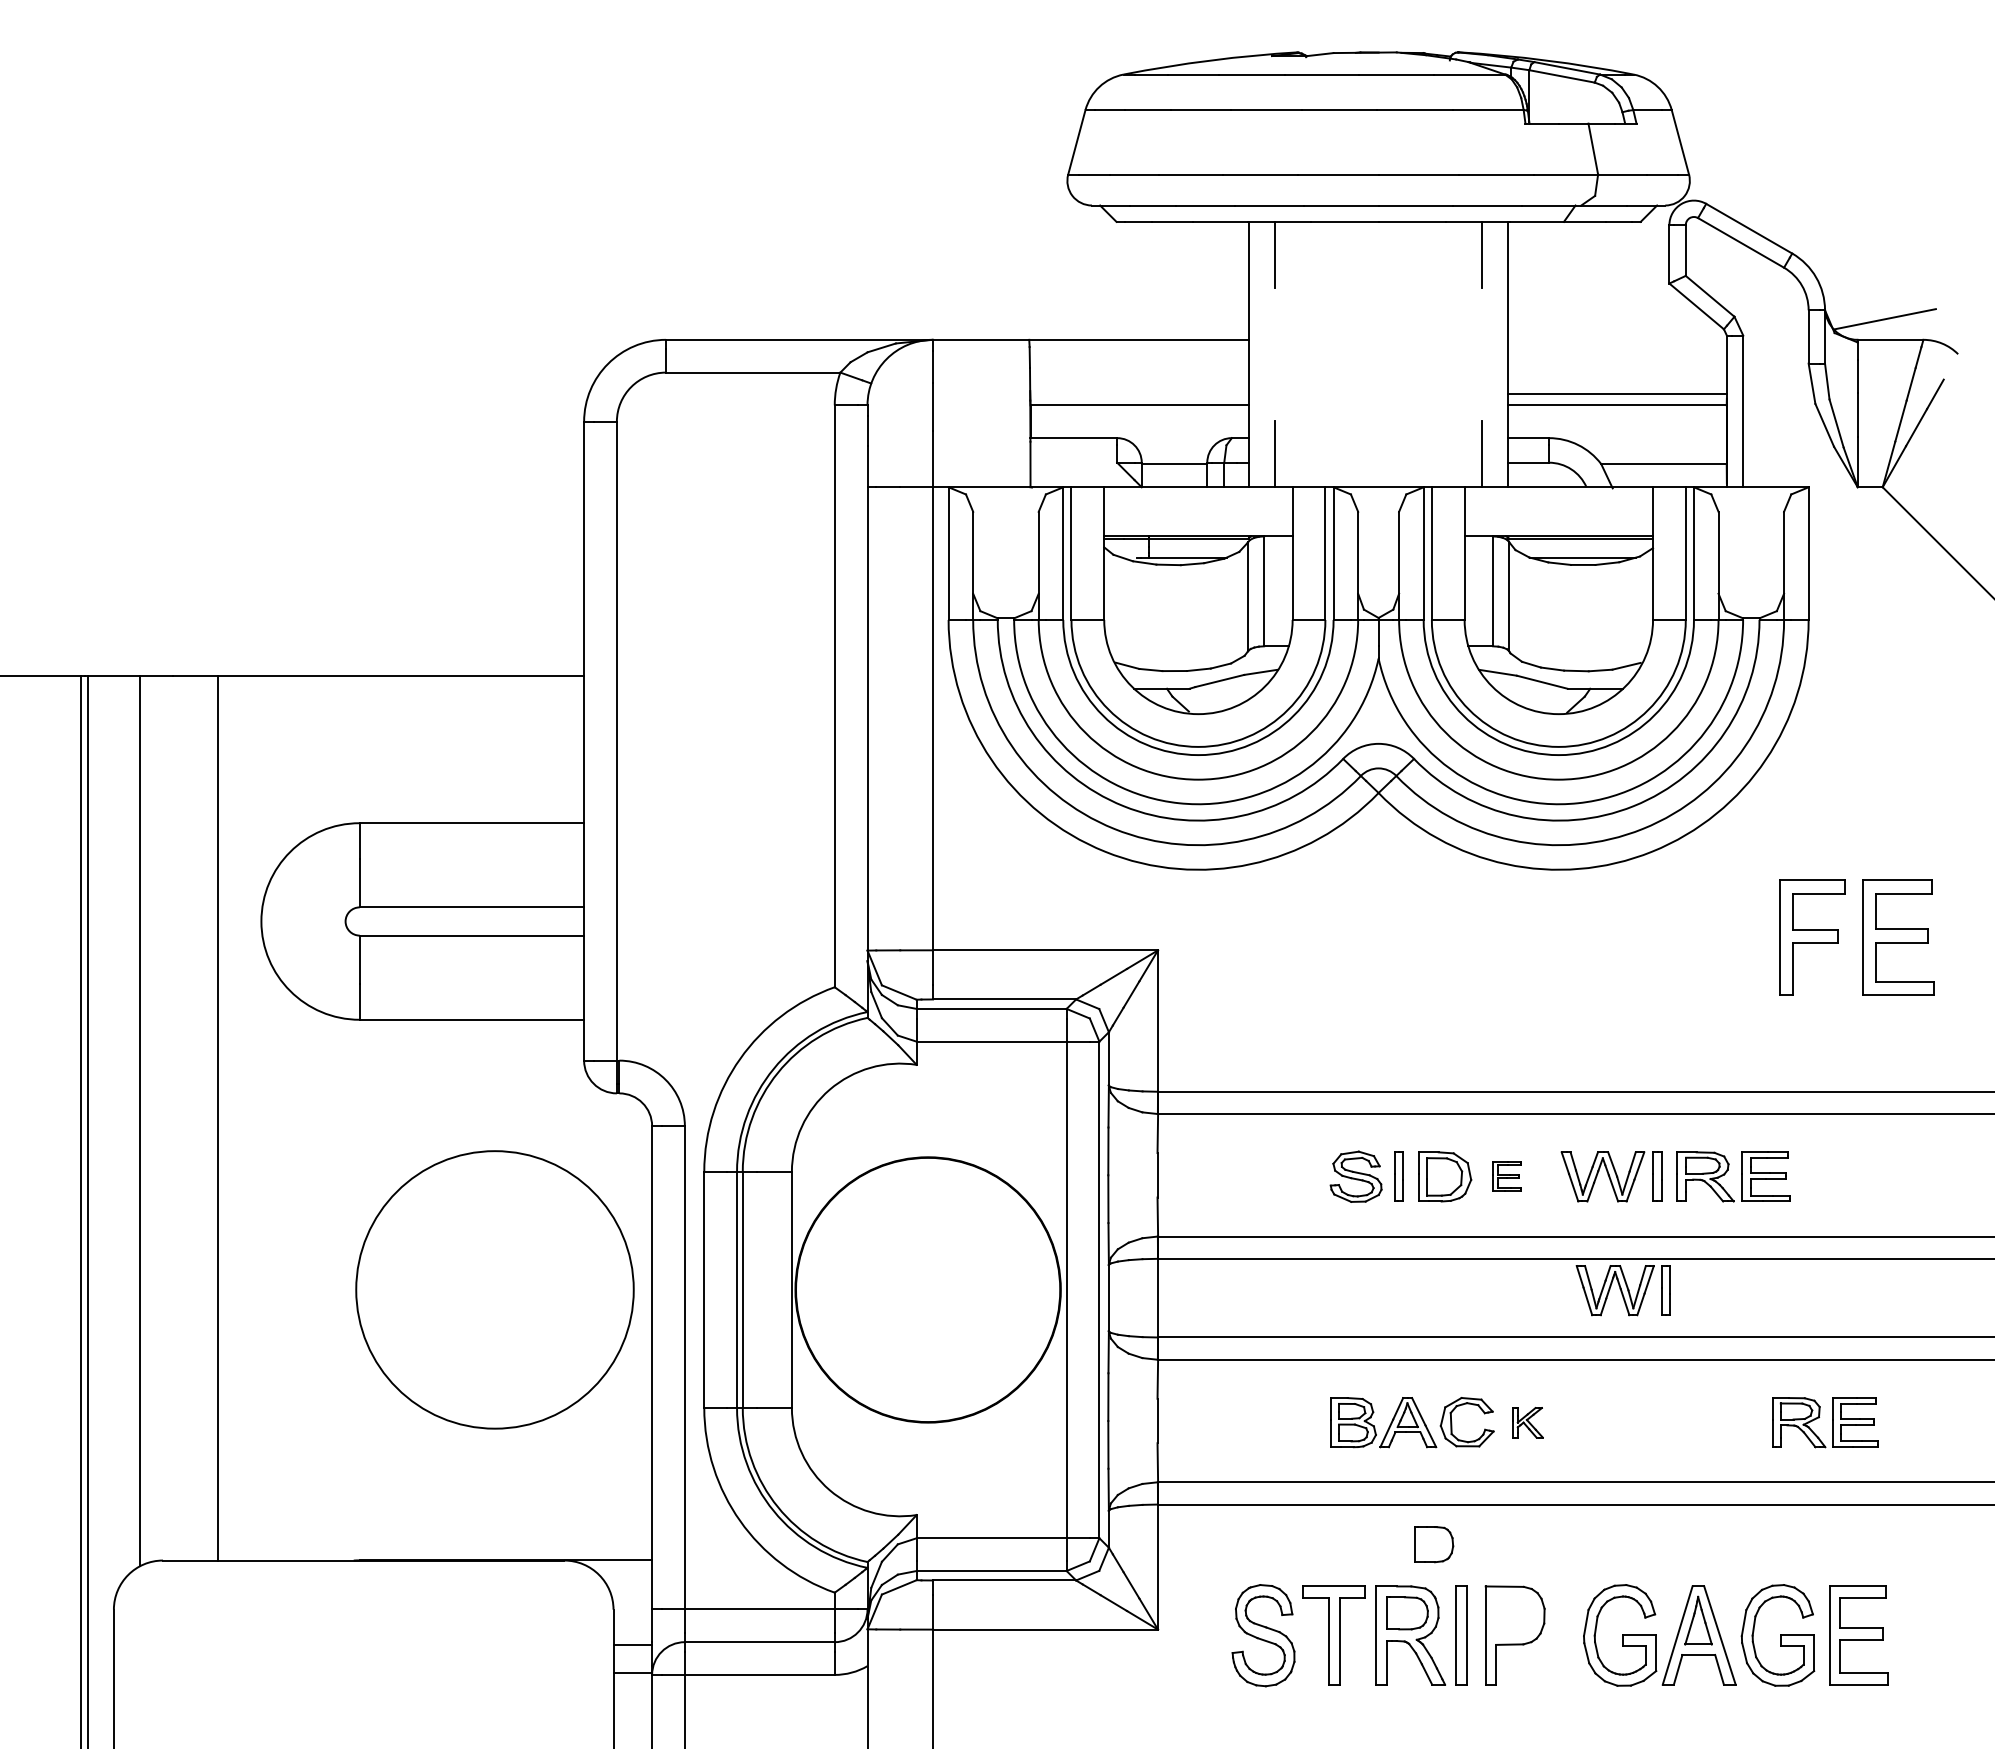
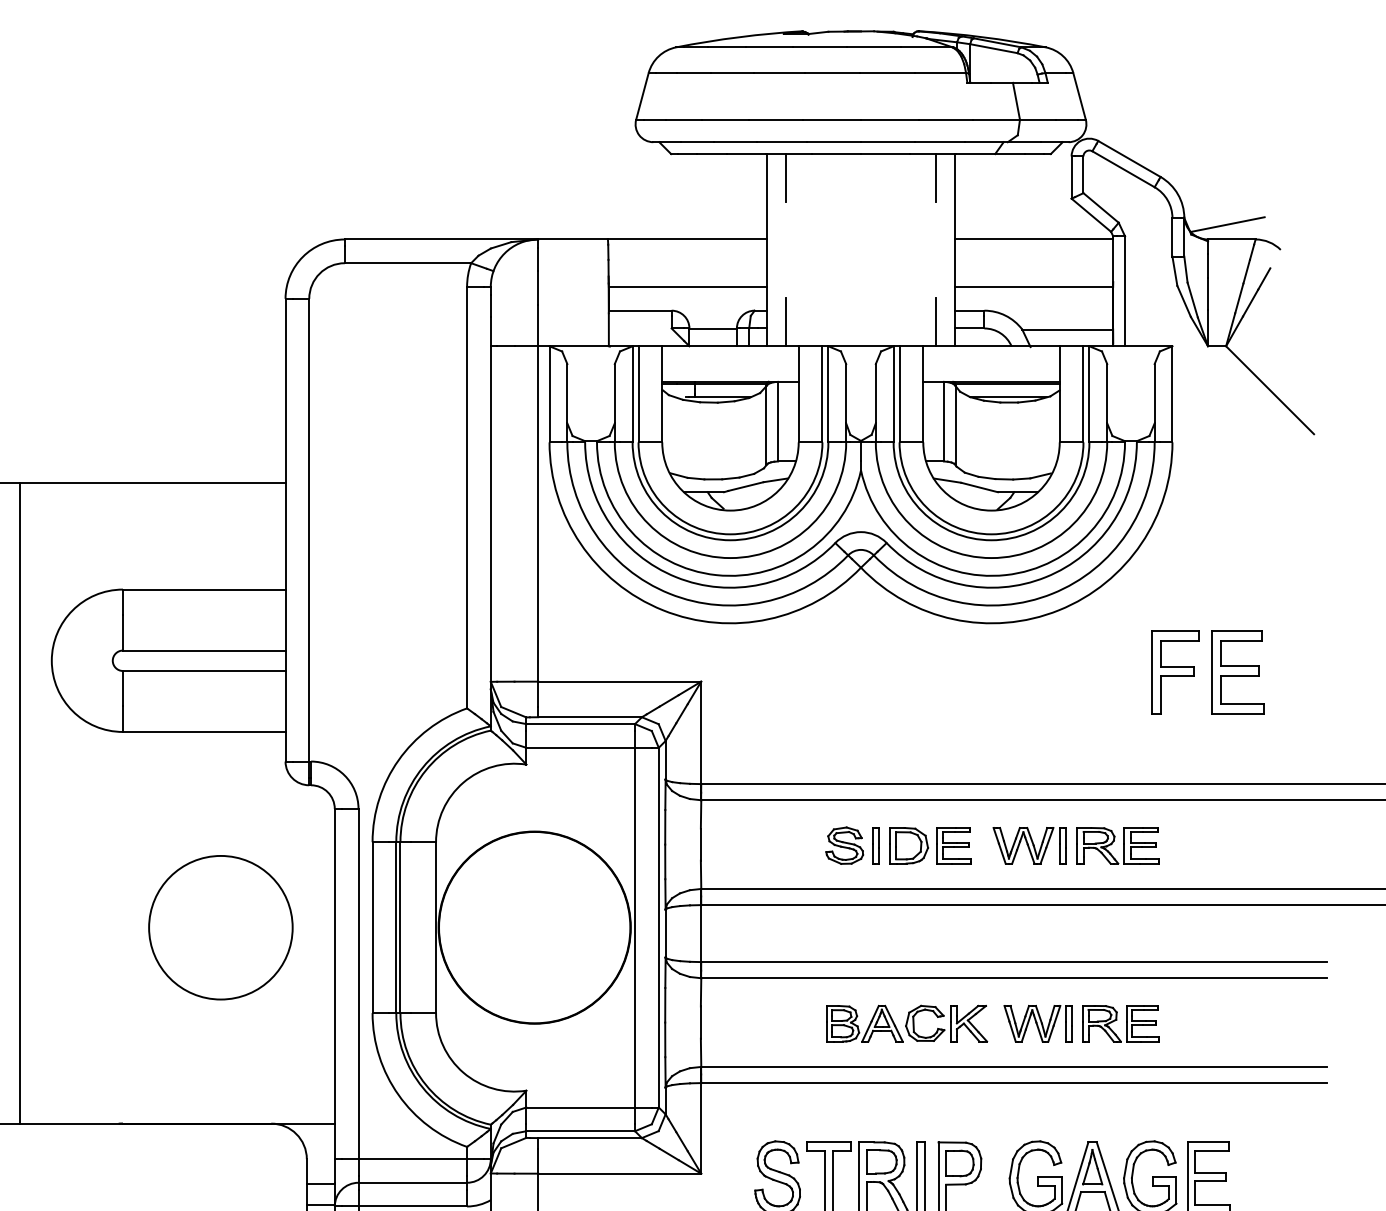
line: (1617, 393) -> (1034, 239), moved
part: (1506, 1176) -> (953, 845), size x1.67
circle: (494, 1290) -> (220, 928), size x0.71
part: (1622, 1290) -> (1037, 1023), moved
part: (1527, 1422) -> (968, 1023), size x1.67
part: (1832, 1422) -> (1126, 1023), moved
part: (1434, 1544) -> (960, 1163), moved

